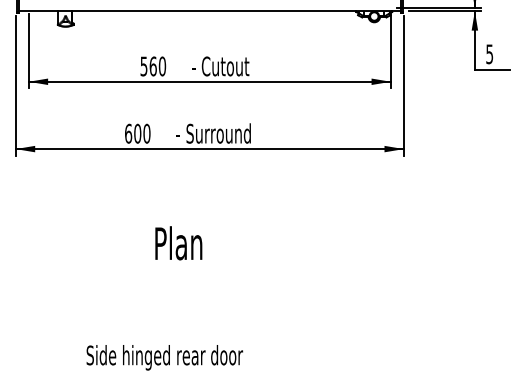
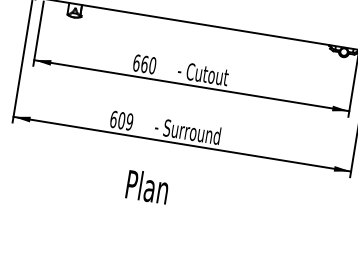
text: (143, 66) -> (136, 63), 560 -> 660
text: (146, 133) -> (129, 121), 600 -> 609
text: (178, 243) -> (147, 187), moved

